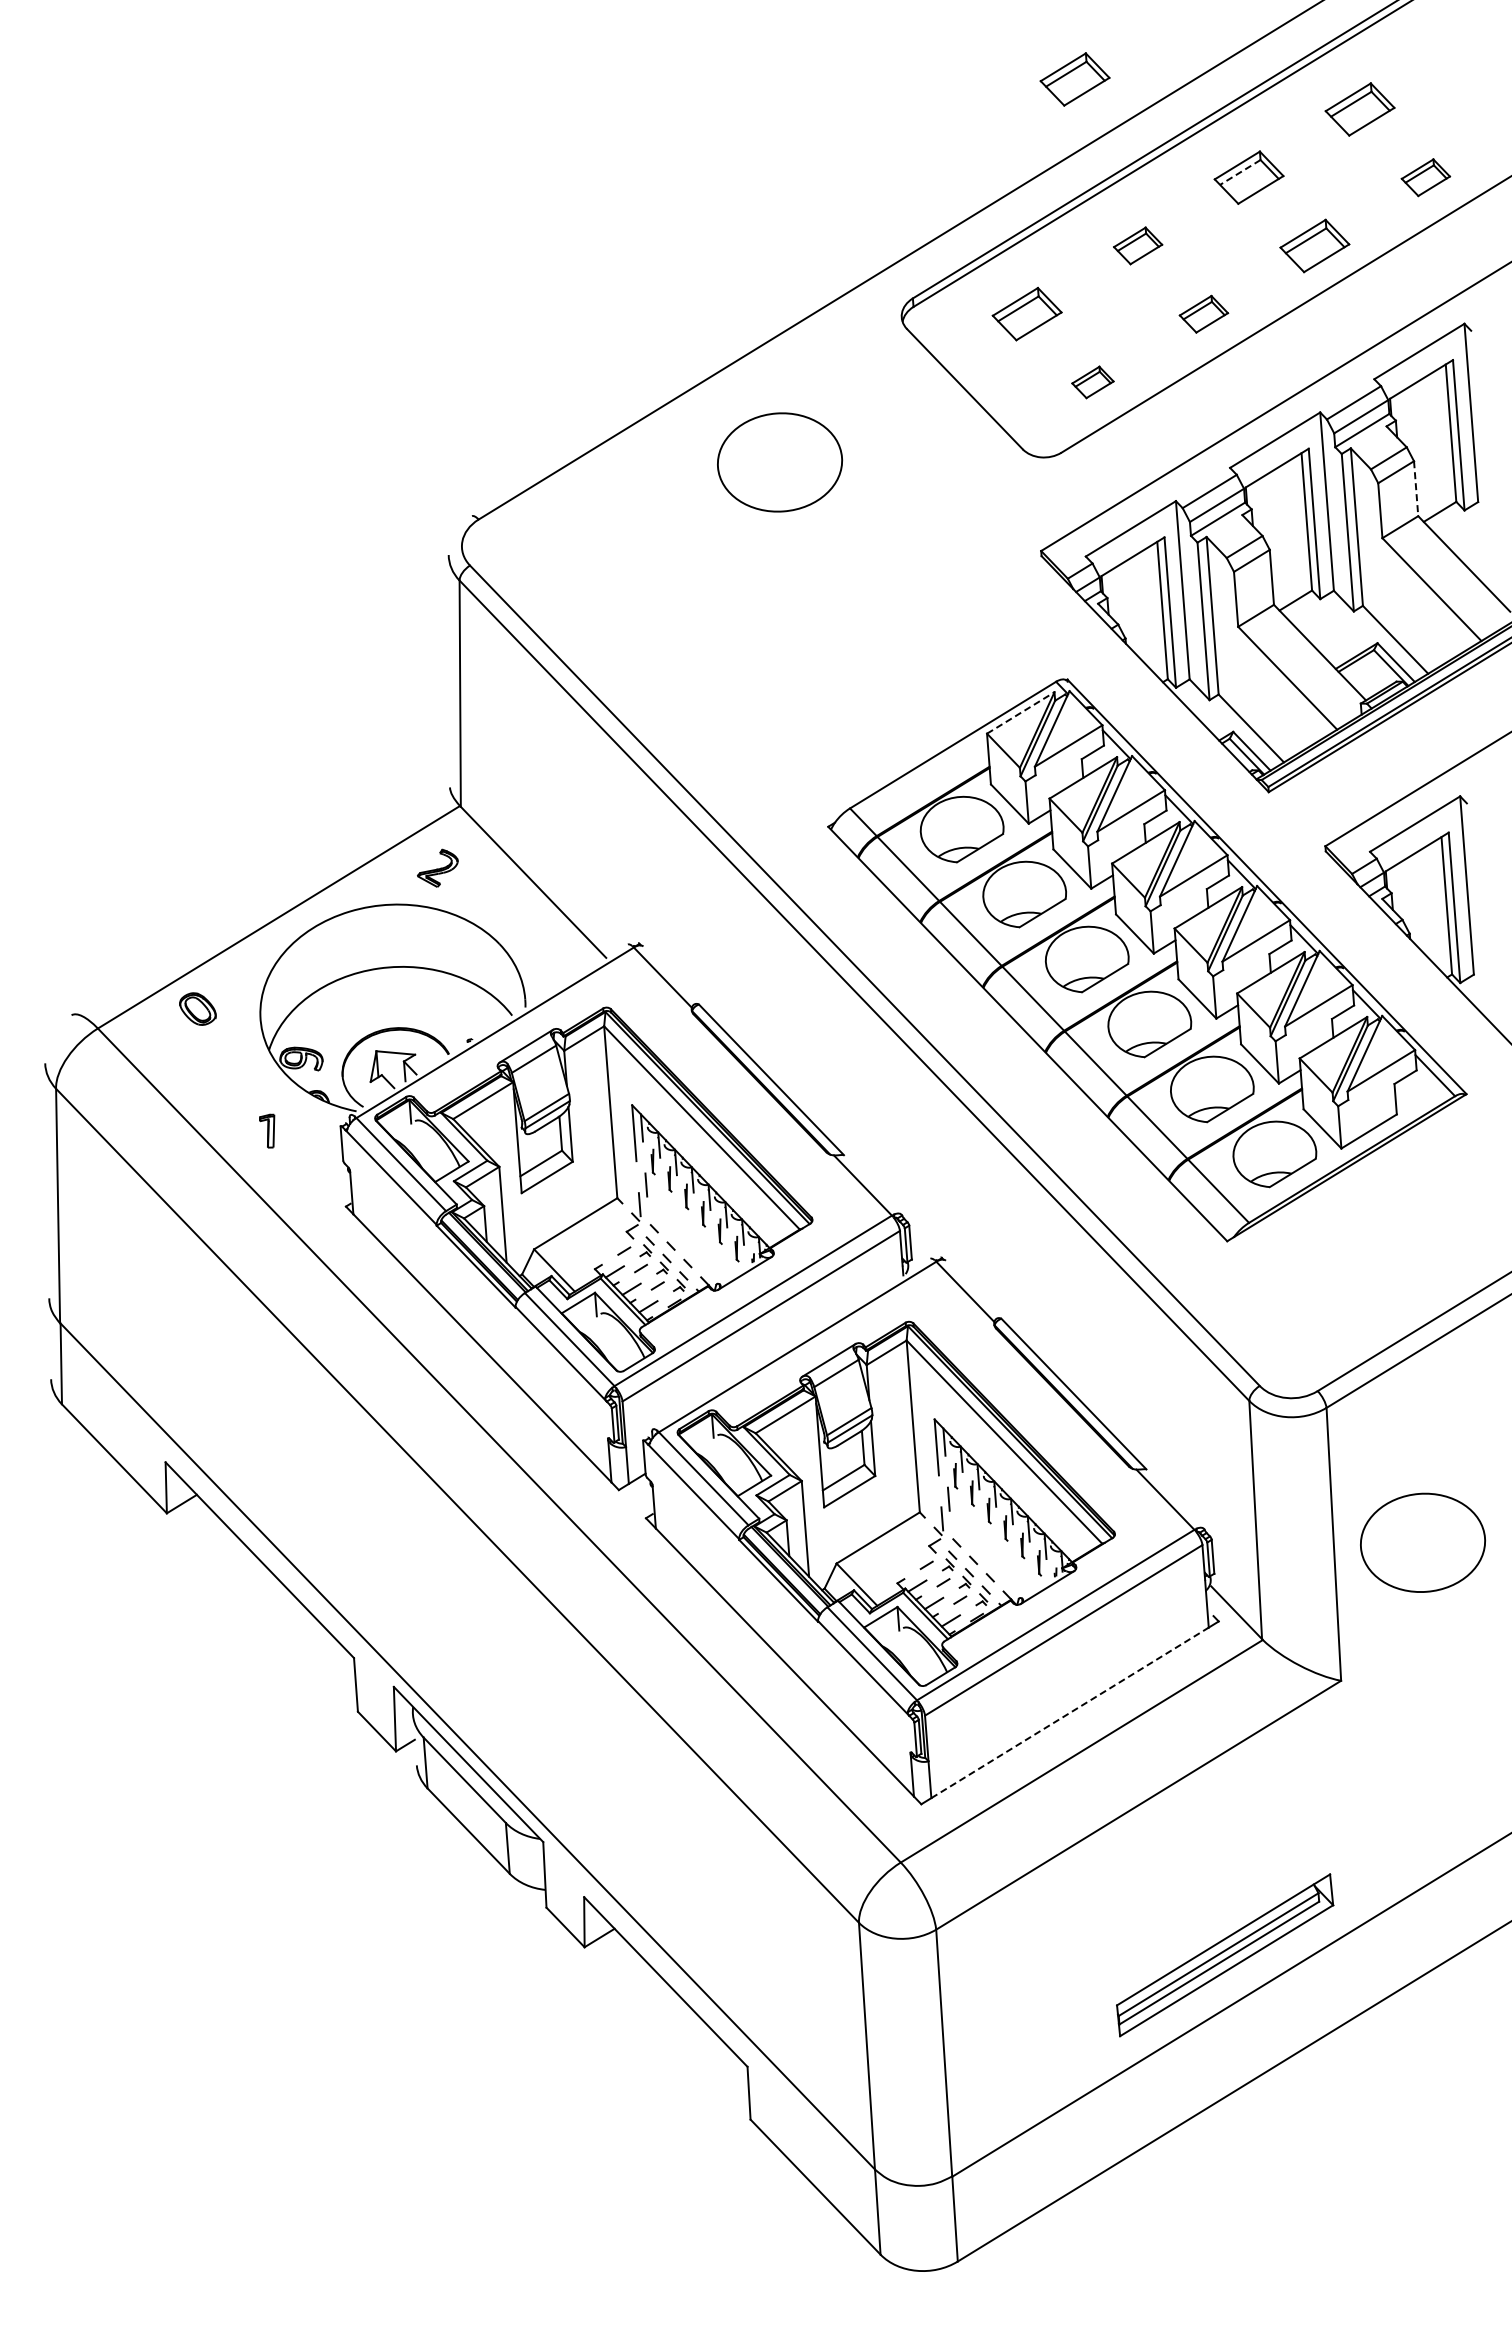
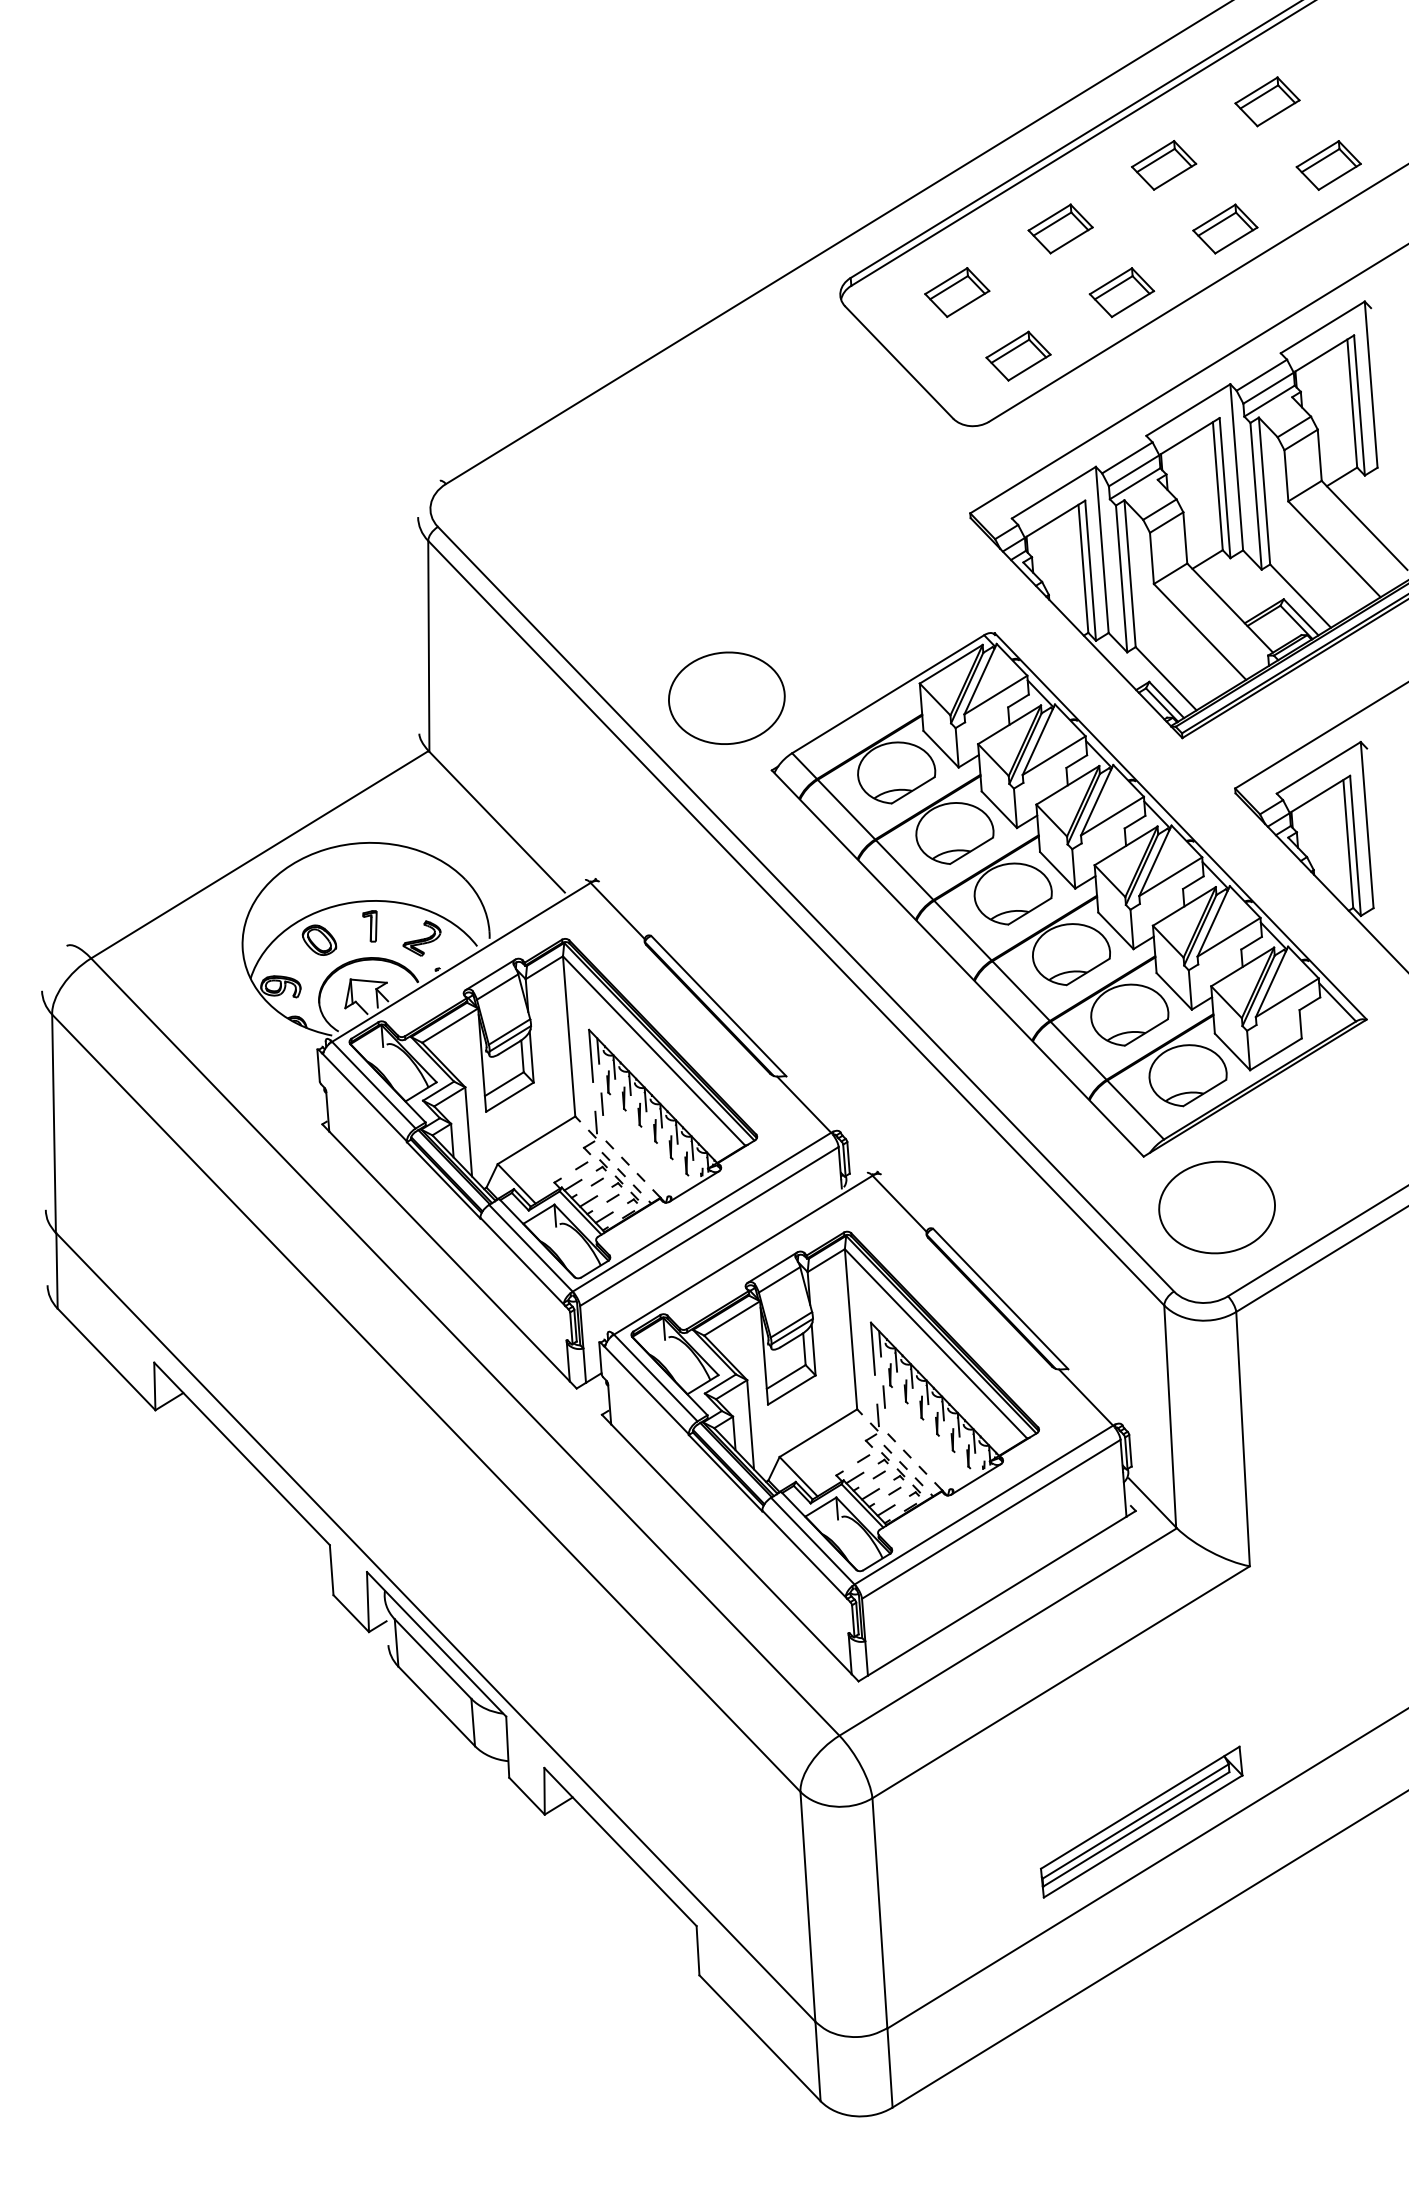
part: (1074, 79) -> (1001, 73), removed
line: (1240, 172) -> (1156, 160), dashed -> solid
part: (1425, 177) -> (1328, 165), size x1.43
part: (1137, 245) -> (1060, 228), size x1.43
part: (1203, 314) -> (1121, 292), size x1.43
part: (1092, 382) -> (1018, 356), size x1.67
part: (780, 462) -> (727, 698), moved
line: (1416, 488) -> (1320, 455), dashed -> solid
line: (1020, 712) -> (951, 663), dashed -> solid
part: (437, 867) -> (421, 937), moved
part: (197, 1008) -> (319, 939), moved
part: (267, 1130) -> (370, 925), moved
part: (1422, 1542) -> (1216, 1207), moved
line: (1070, 1712) -> (997, 1595), dashed -> solid

